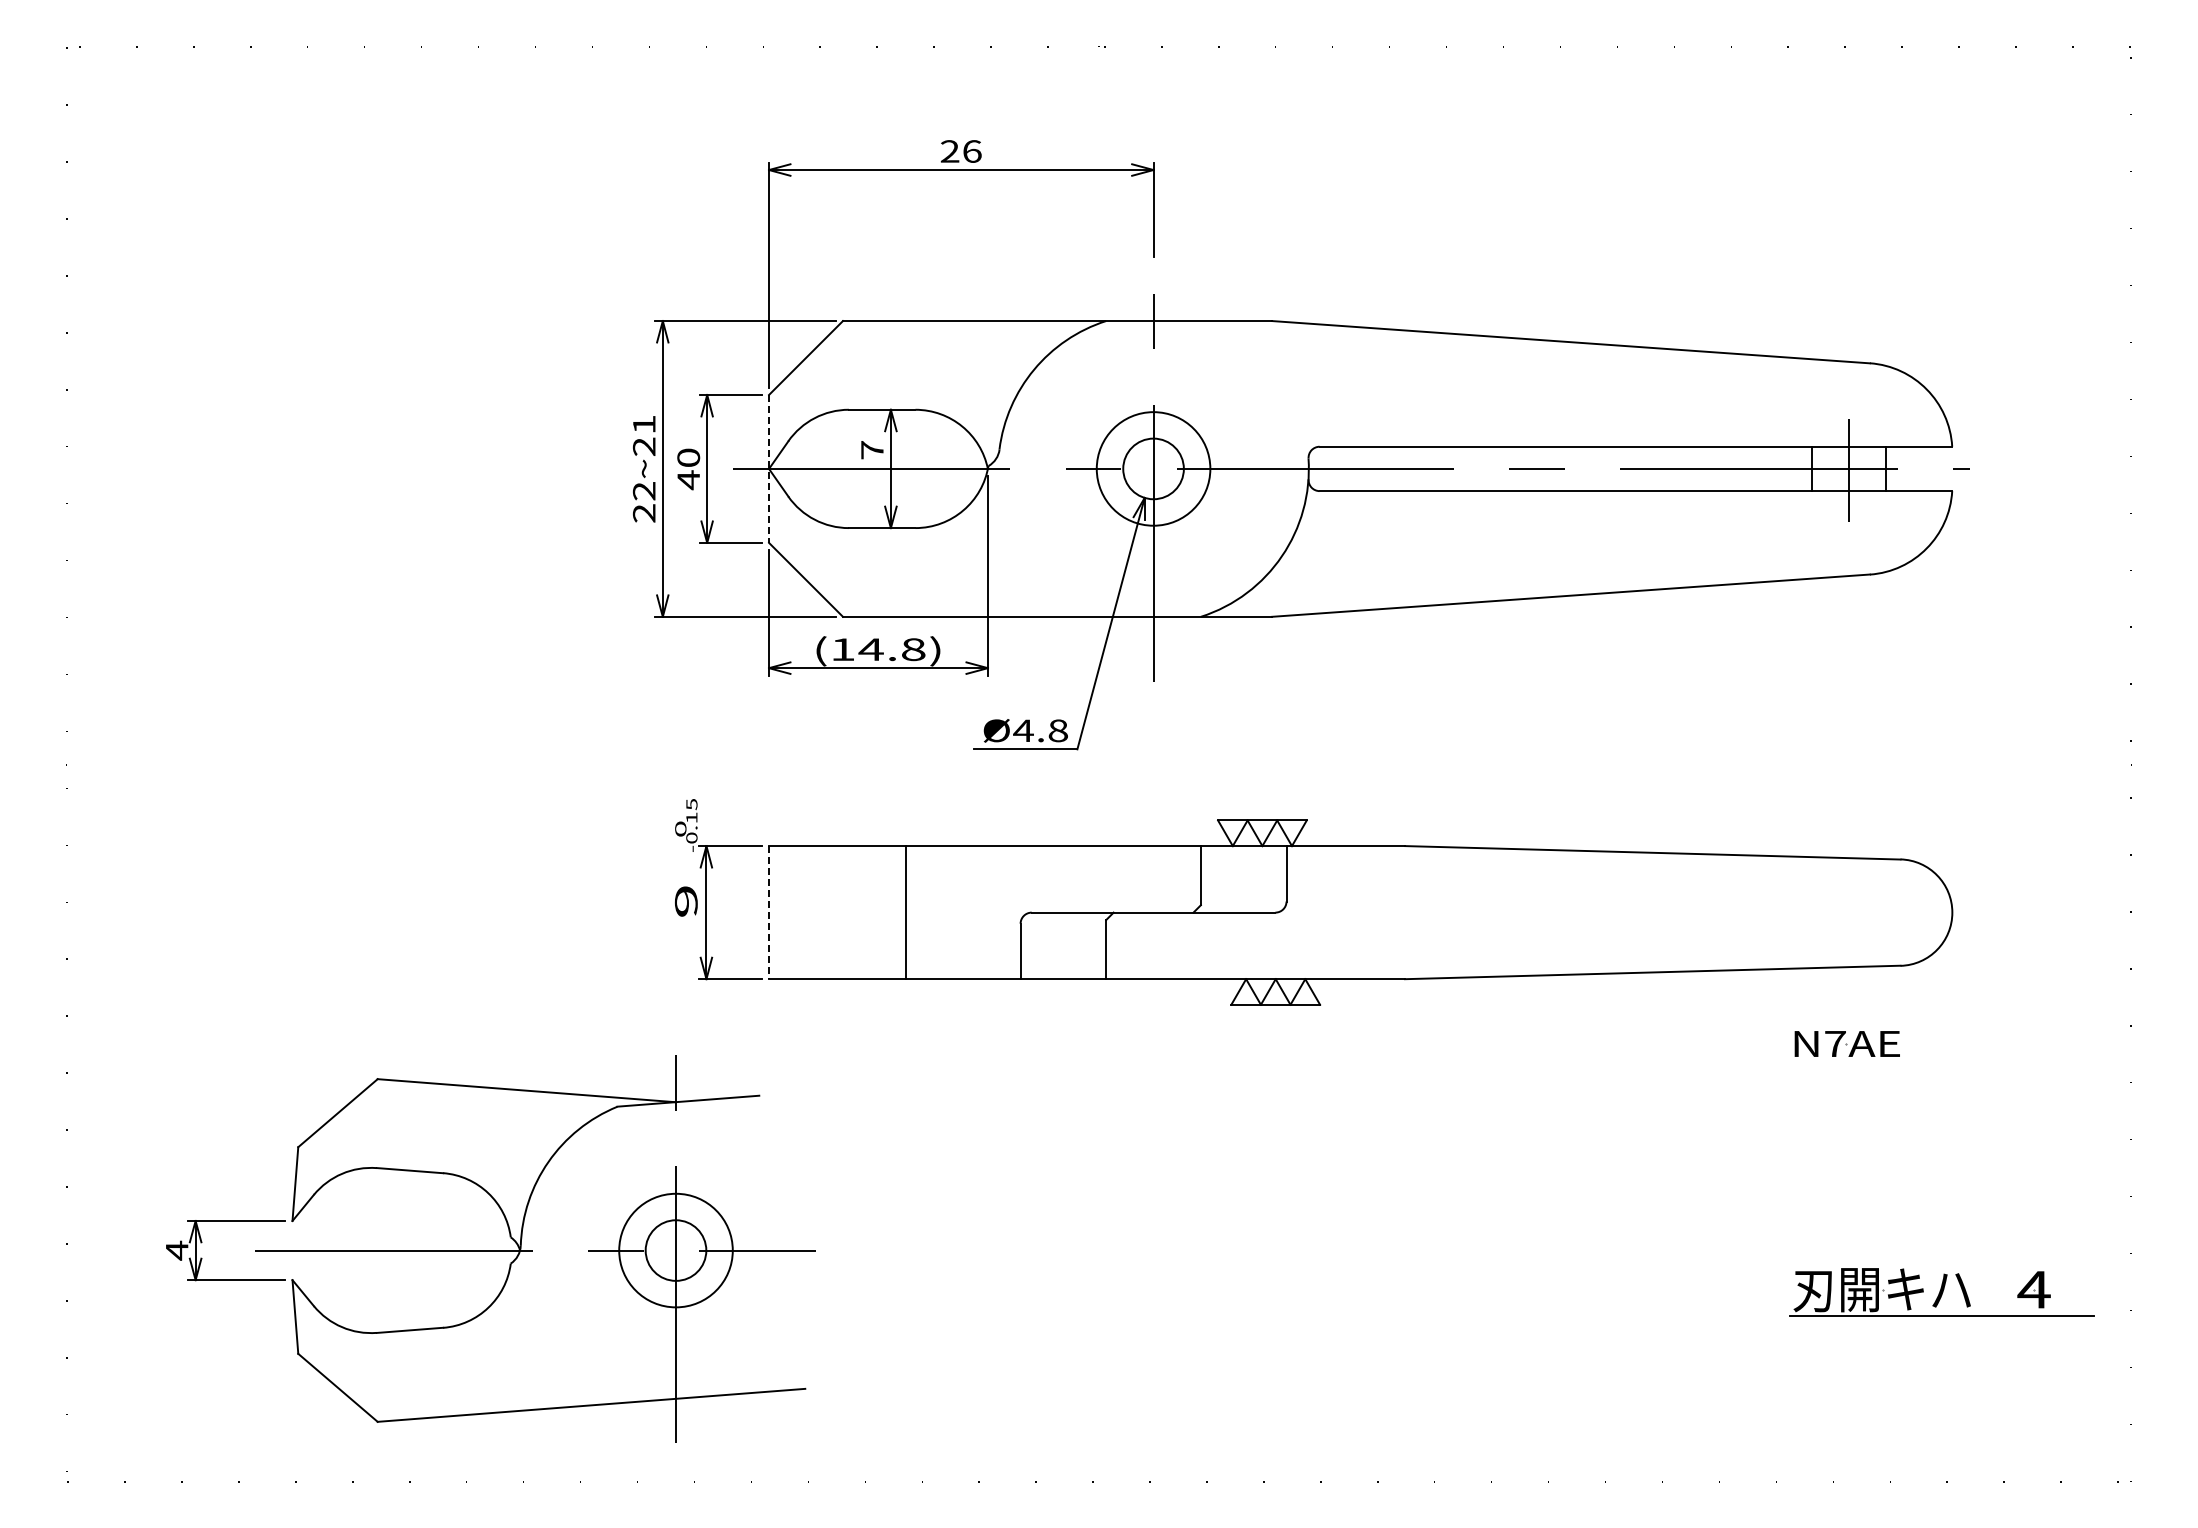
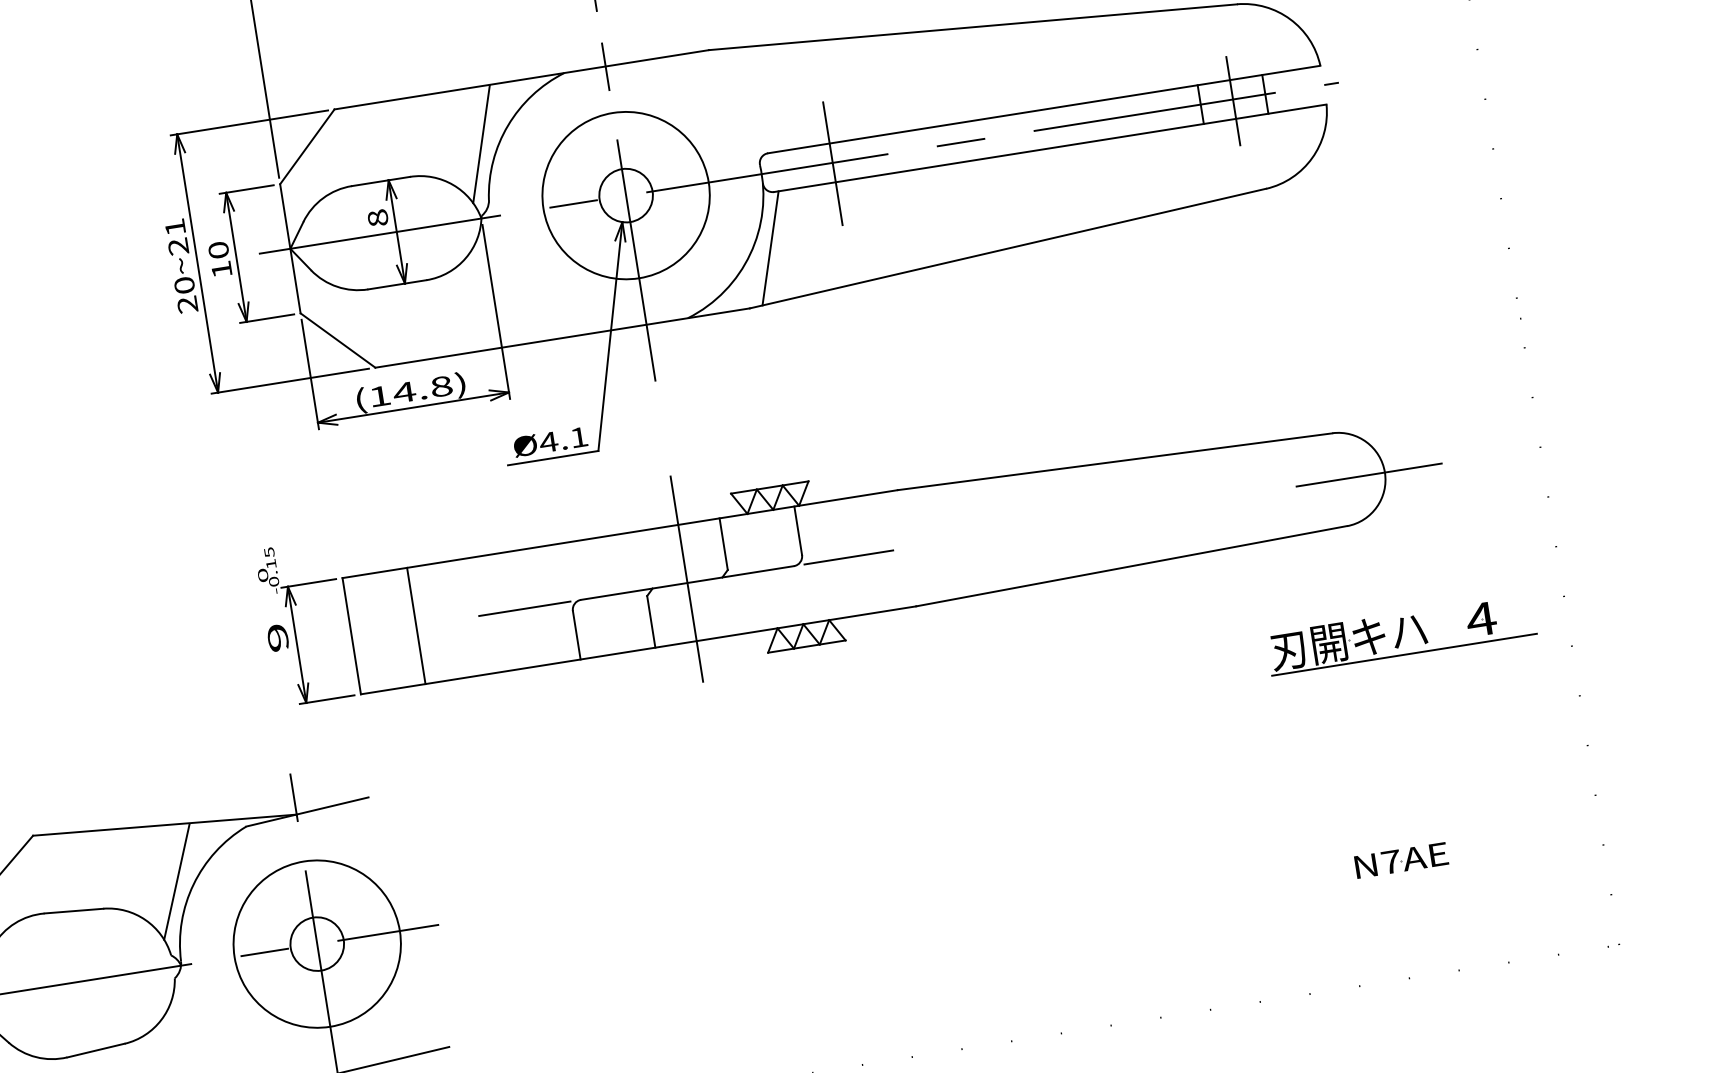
line: (1000, 386) -> (481, 144), added
text: (872, 450) -> (378, 218), 7 -> 8
line: (769, 468) -> (290, 248), dashed -> solid
circle: (1153, 468) -> (626, 195), size x1.67
line: (1390, 469) -> (833, 163), added
text: (688, 480) -> (221, 270), 40 -> 10
text: (644, 491) -> (184, 285), 22~21 -> 20~21
line: (1305, 553) -> (770, 248), added
text: (1057, 730) -> (578, 437), Ø4.8 -> Ø4.1
line: (1153, 907) -> (686, 578), added
line: (769, 912) -> (352, 636), dashed -> solid
line: (905, 912) -> (415, 625), moved
line: (966, 912) -> (524, 608), added
line: (1338, 912) -> (848, 557), added
line: (1934, 912) -> (1369, 474), added
part: (1846, 1043) -> (1400, 860), moved
line: (529, 1155) -> (176, 881), added
circle: (675, 1250) -> (316, 944), size x1.67
part: (1941, 1292) -> (1400, 634), moved

